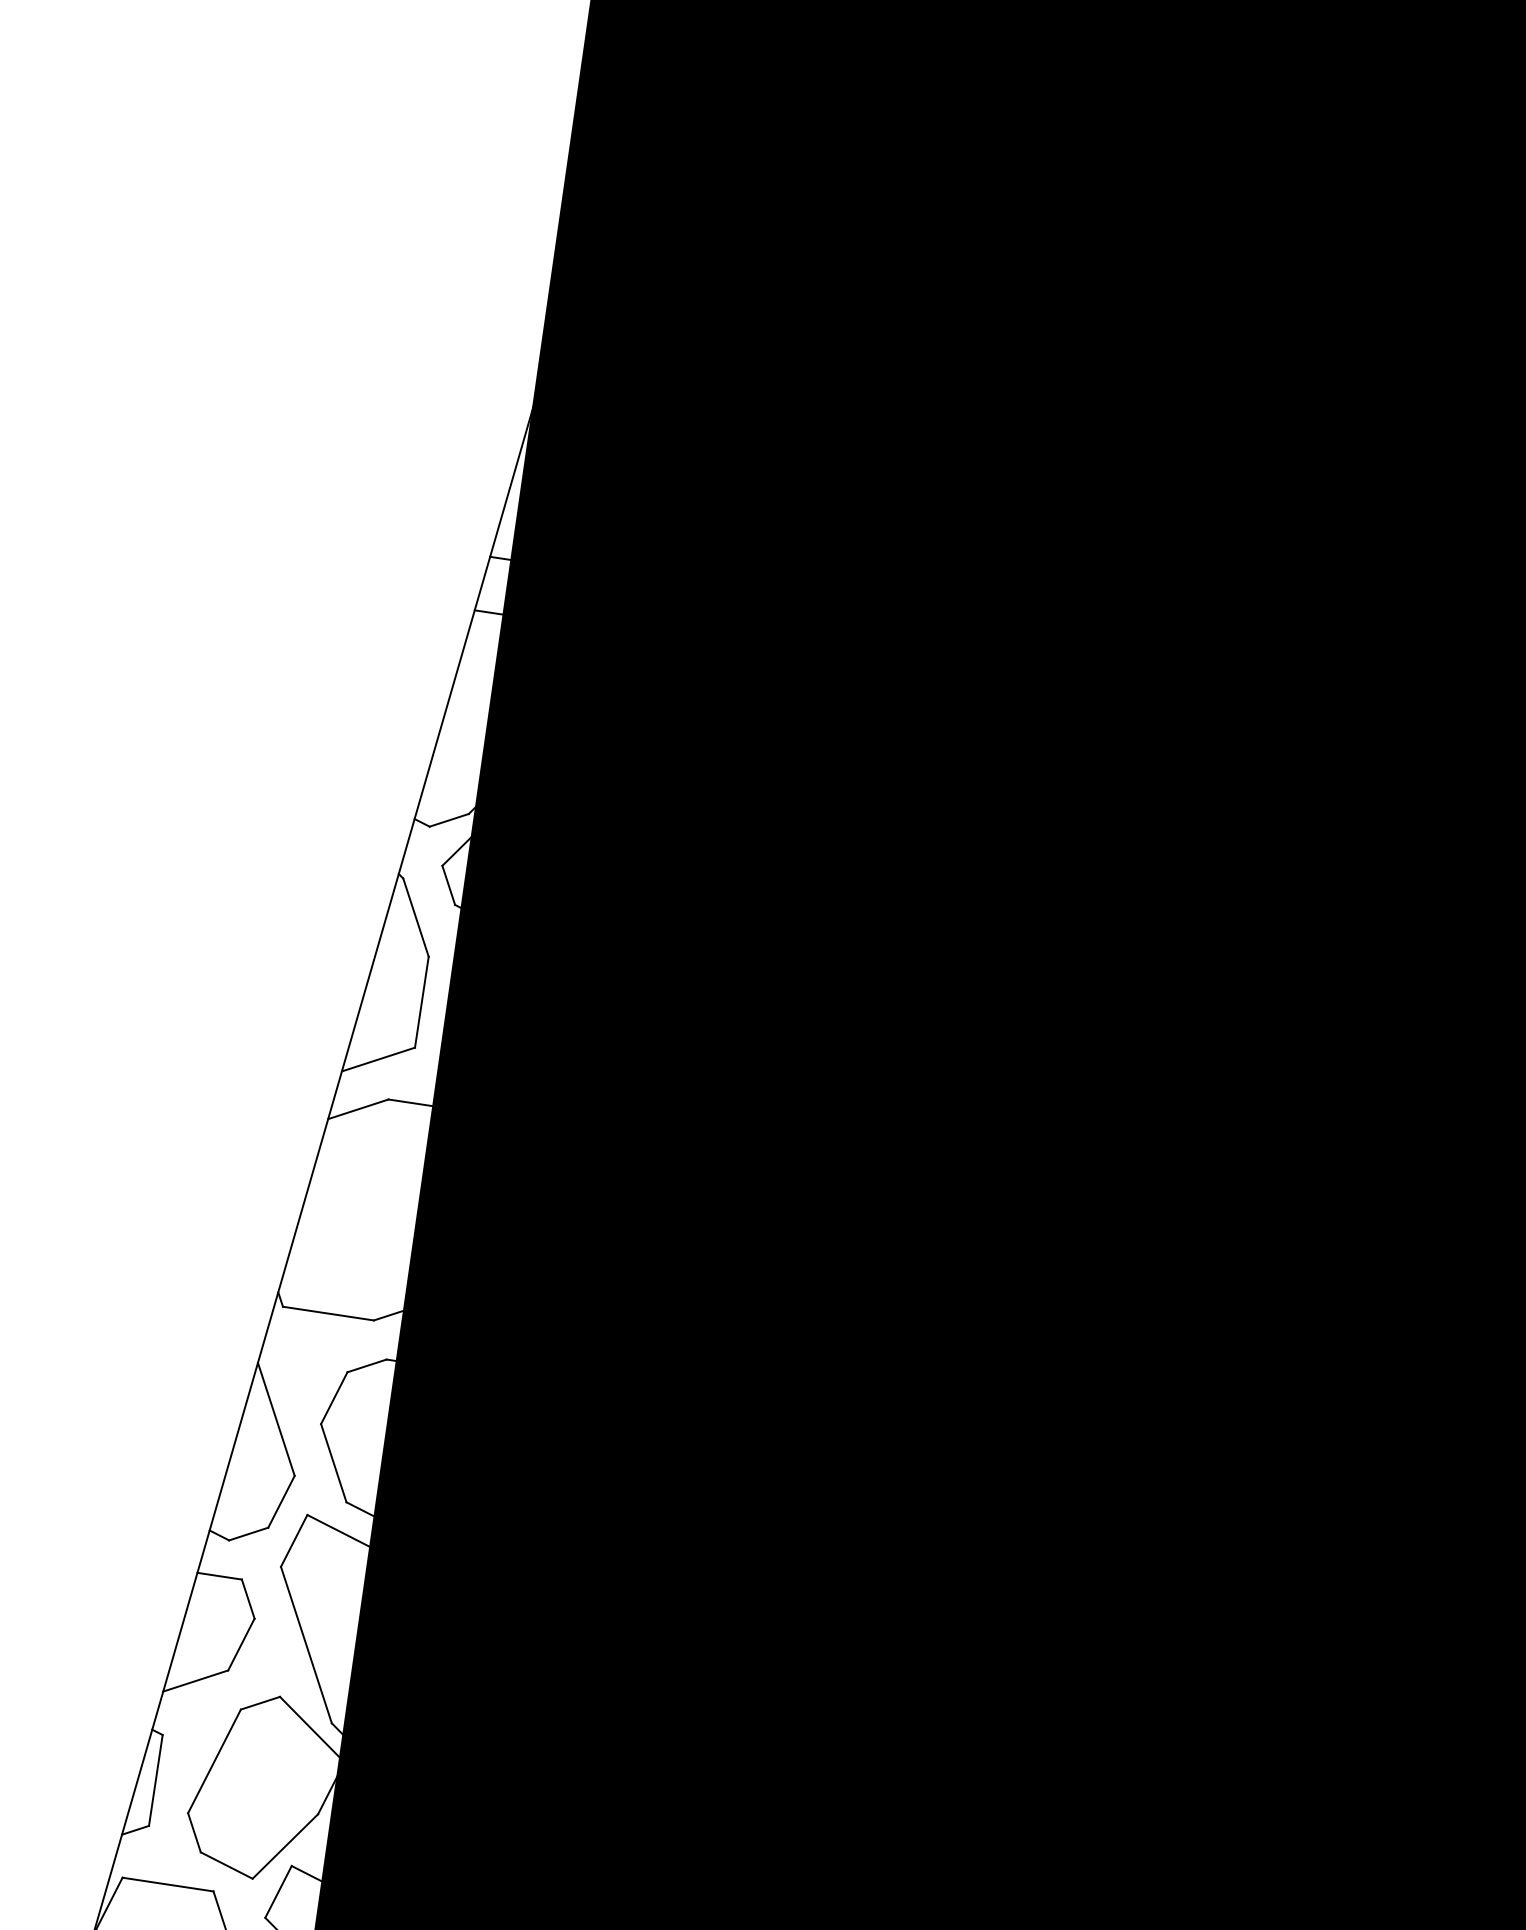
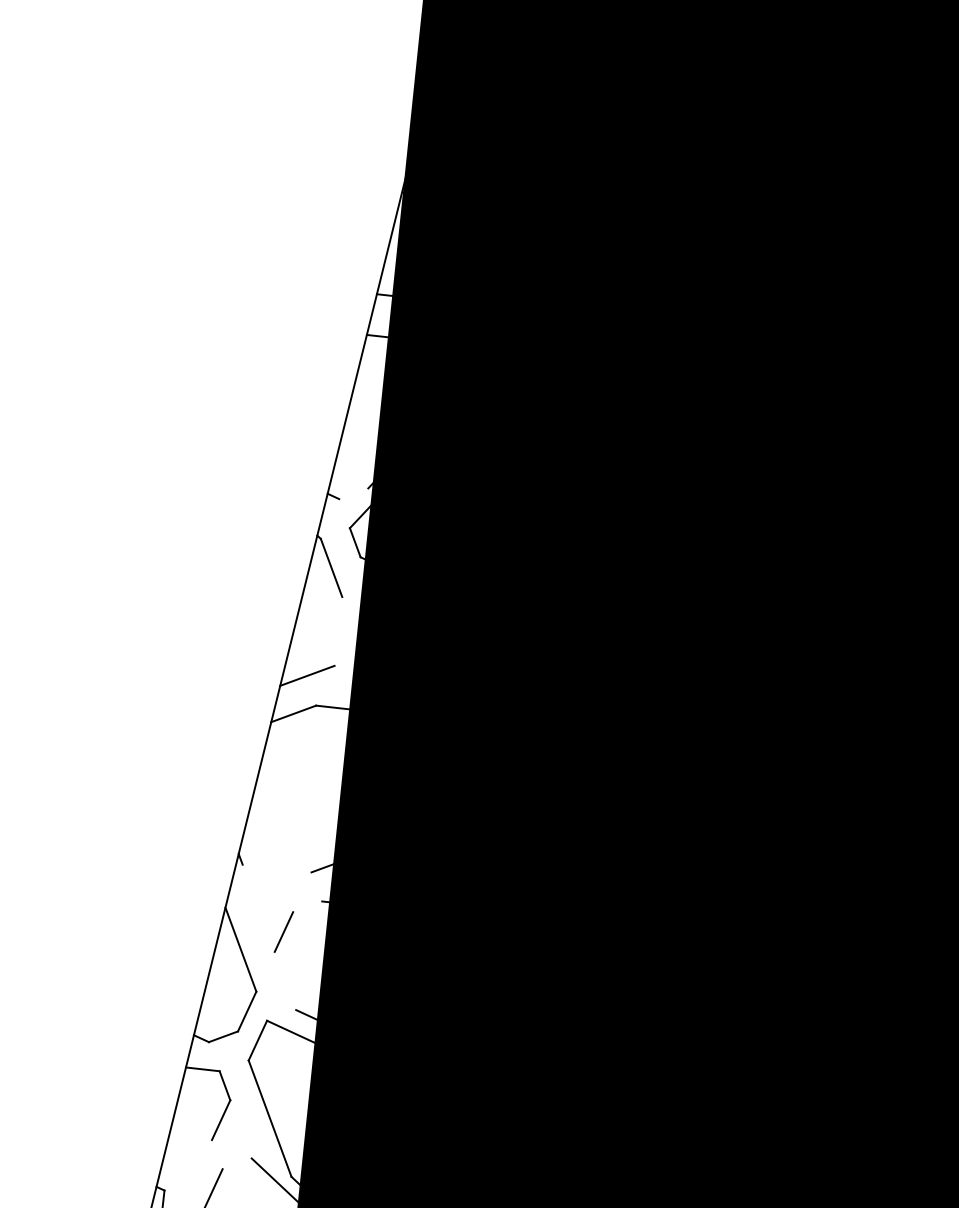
line: (448, 819) -> (353, 493), removed
line: (421, 1001) -> (338, 630), removed
line: (327, 1313) -> (276, 868), removed
line: (366, 1365) -> (307, 906), removed
line: (333, 1463) -> (285, 981), removed
line: (195, 1680) -> (187, 1148), removed
line: (260, 1702) -> (237, 1163), removed

